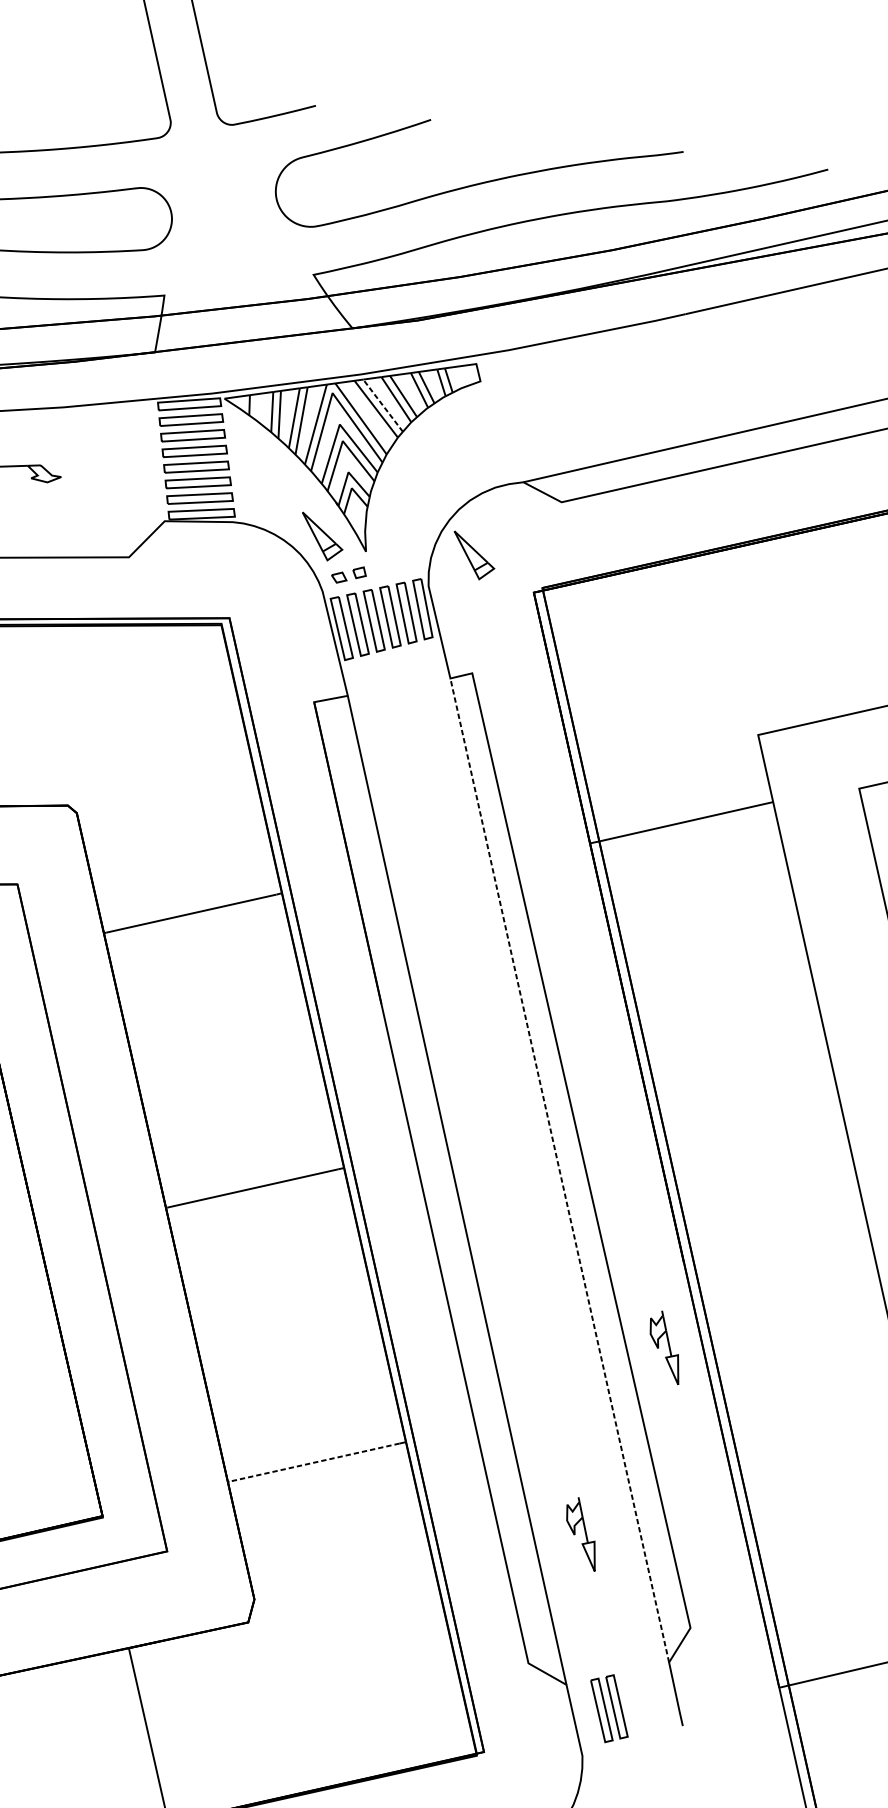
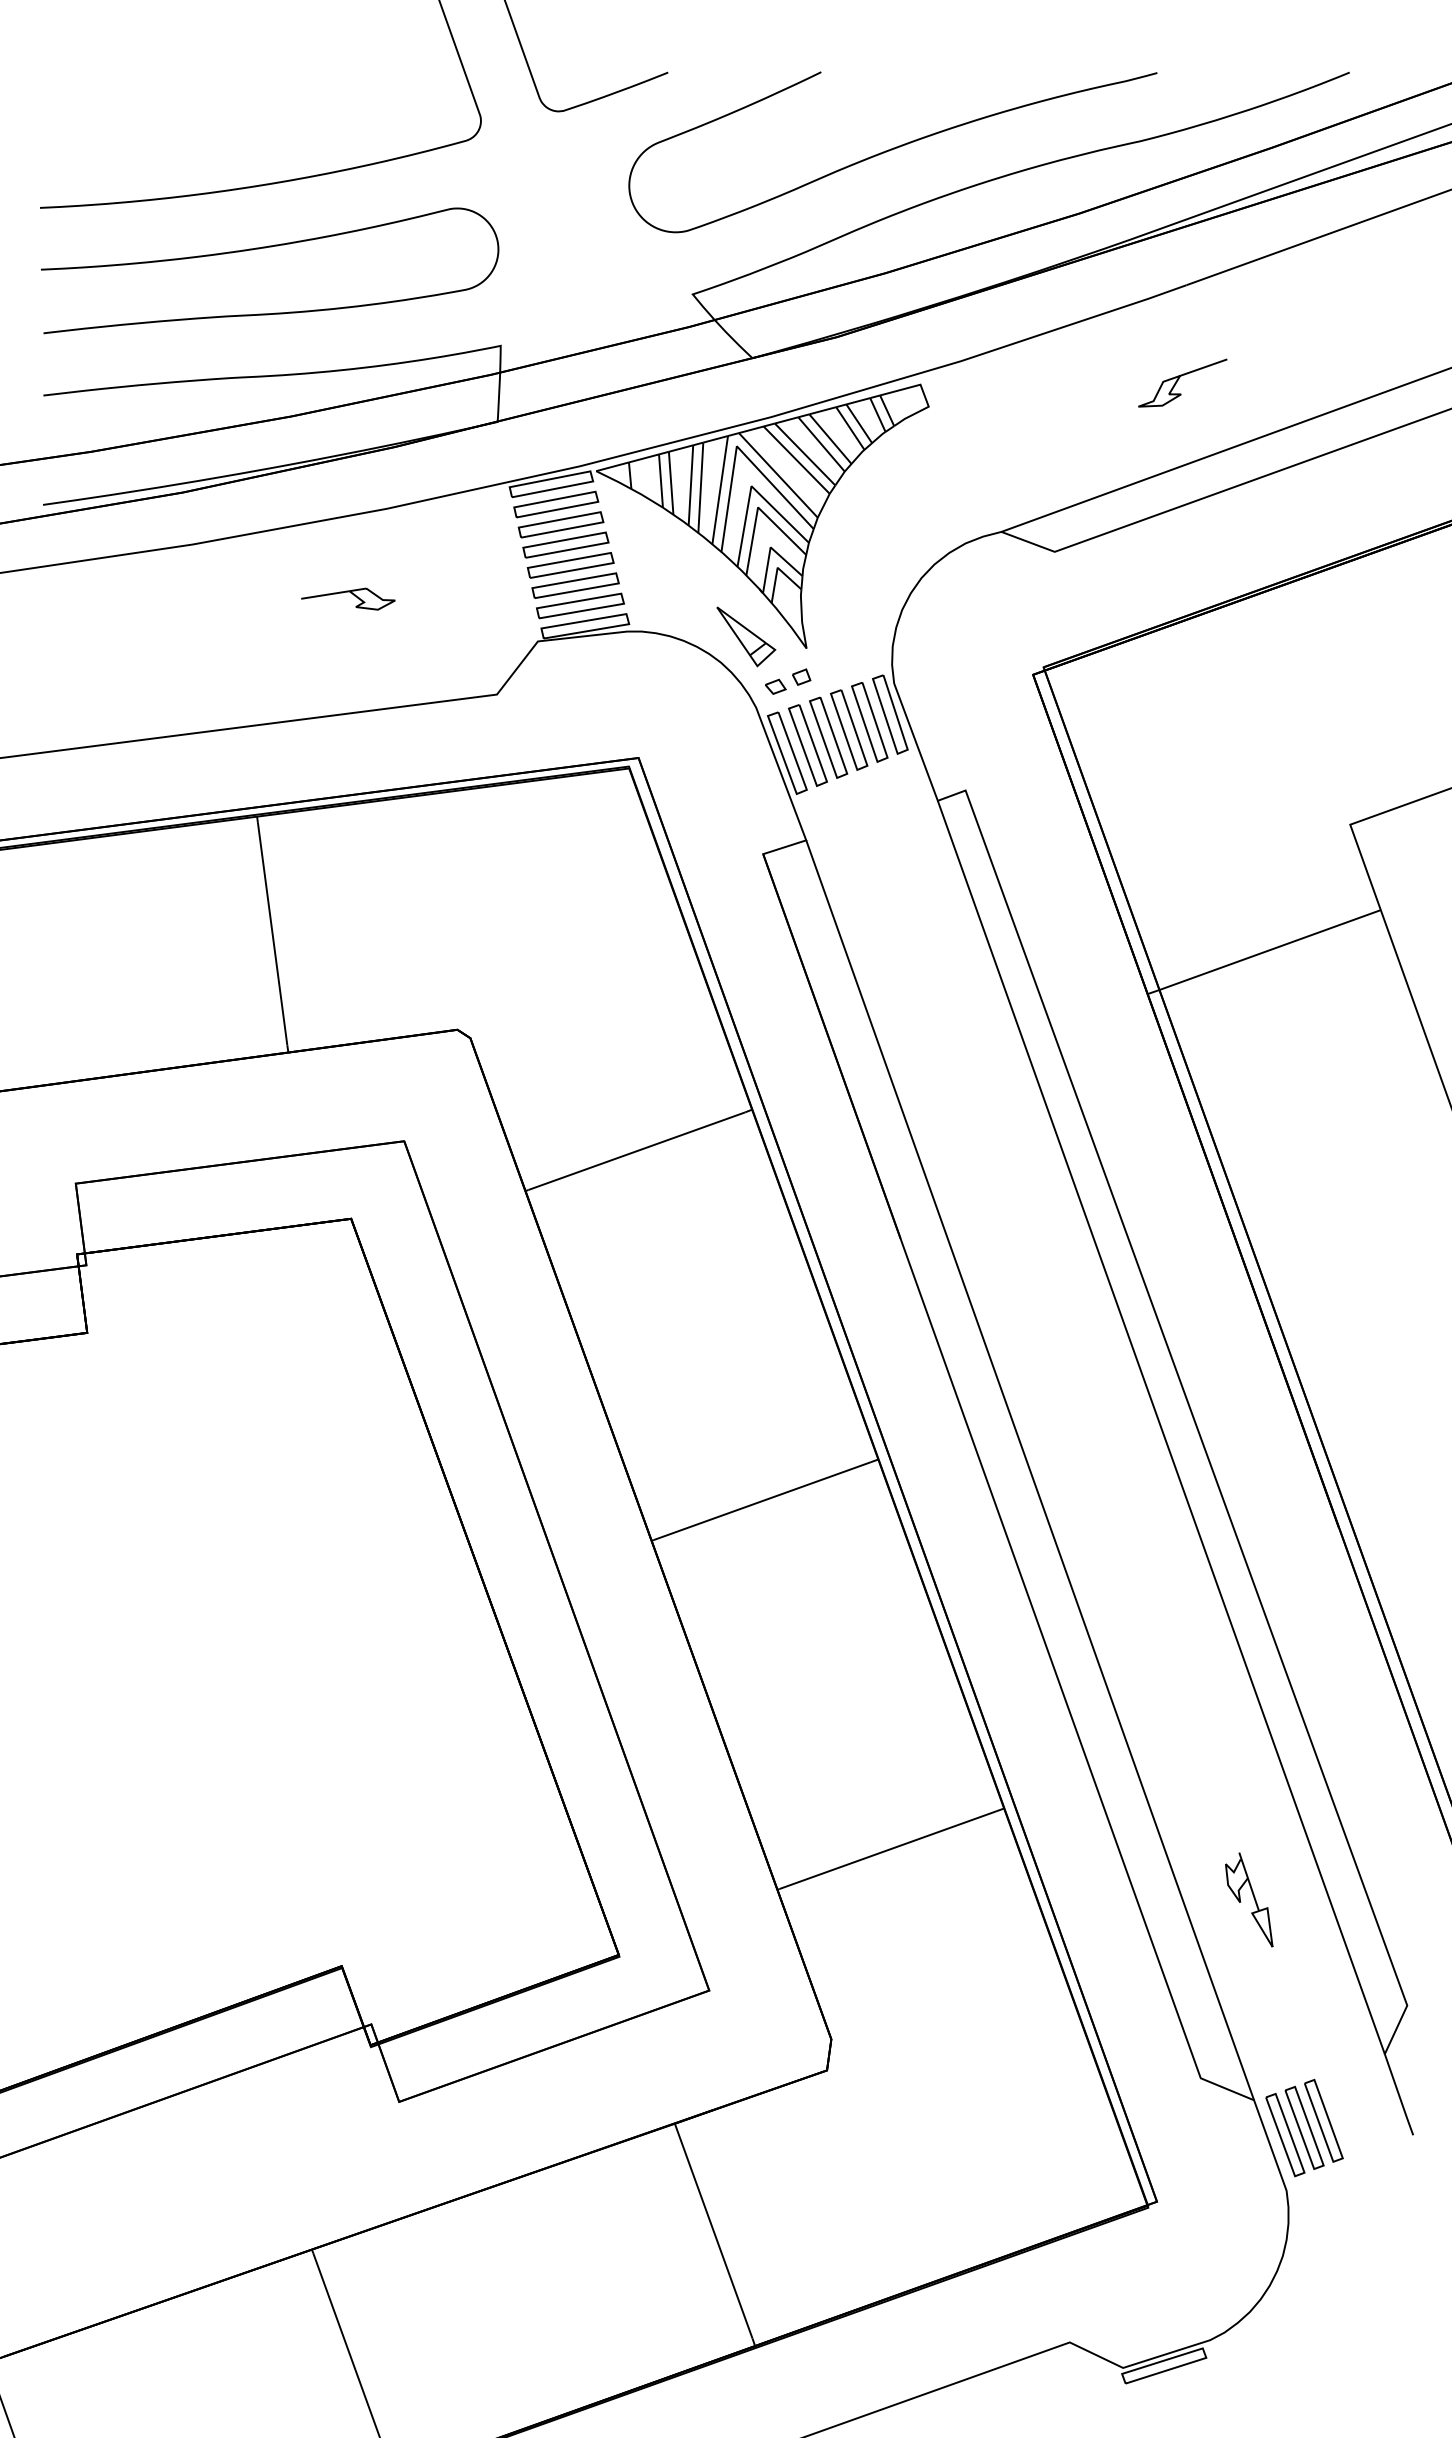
curve: (671, 384) -> (1179, 379), added
line: (382, 405) -> (804, 454), dashed -> solid
part: (473, 555) -> (948, 636), removed
line: (559, 1170) -> (1161, 1427), dashed -> solid
part: (665, 1346) -> (1328, 1641), removed
line: (314, 1462) -> (887, 1850), dashed -> solid
part: (586, 1714) -> (1285, 2135), added

